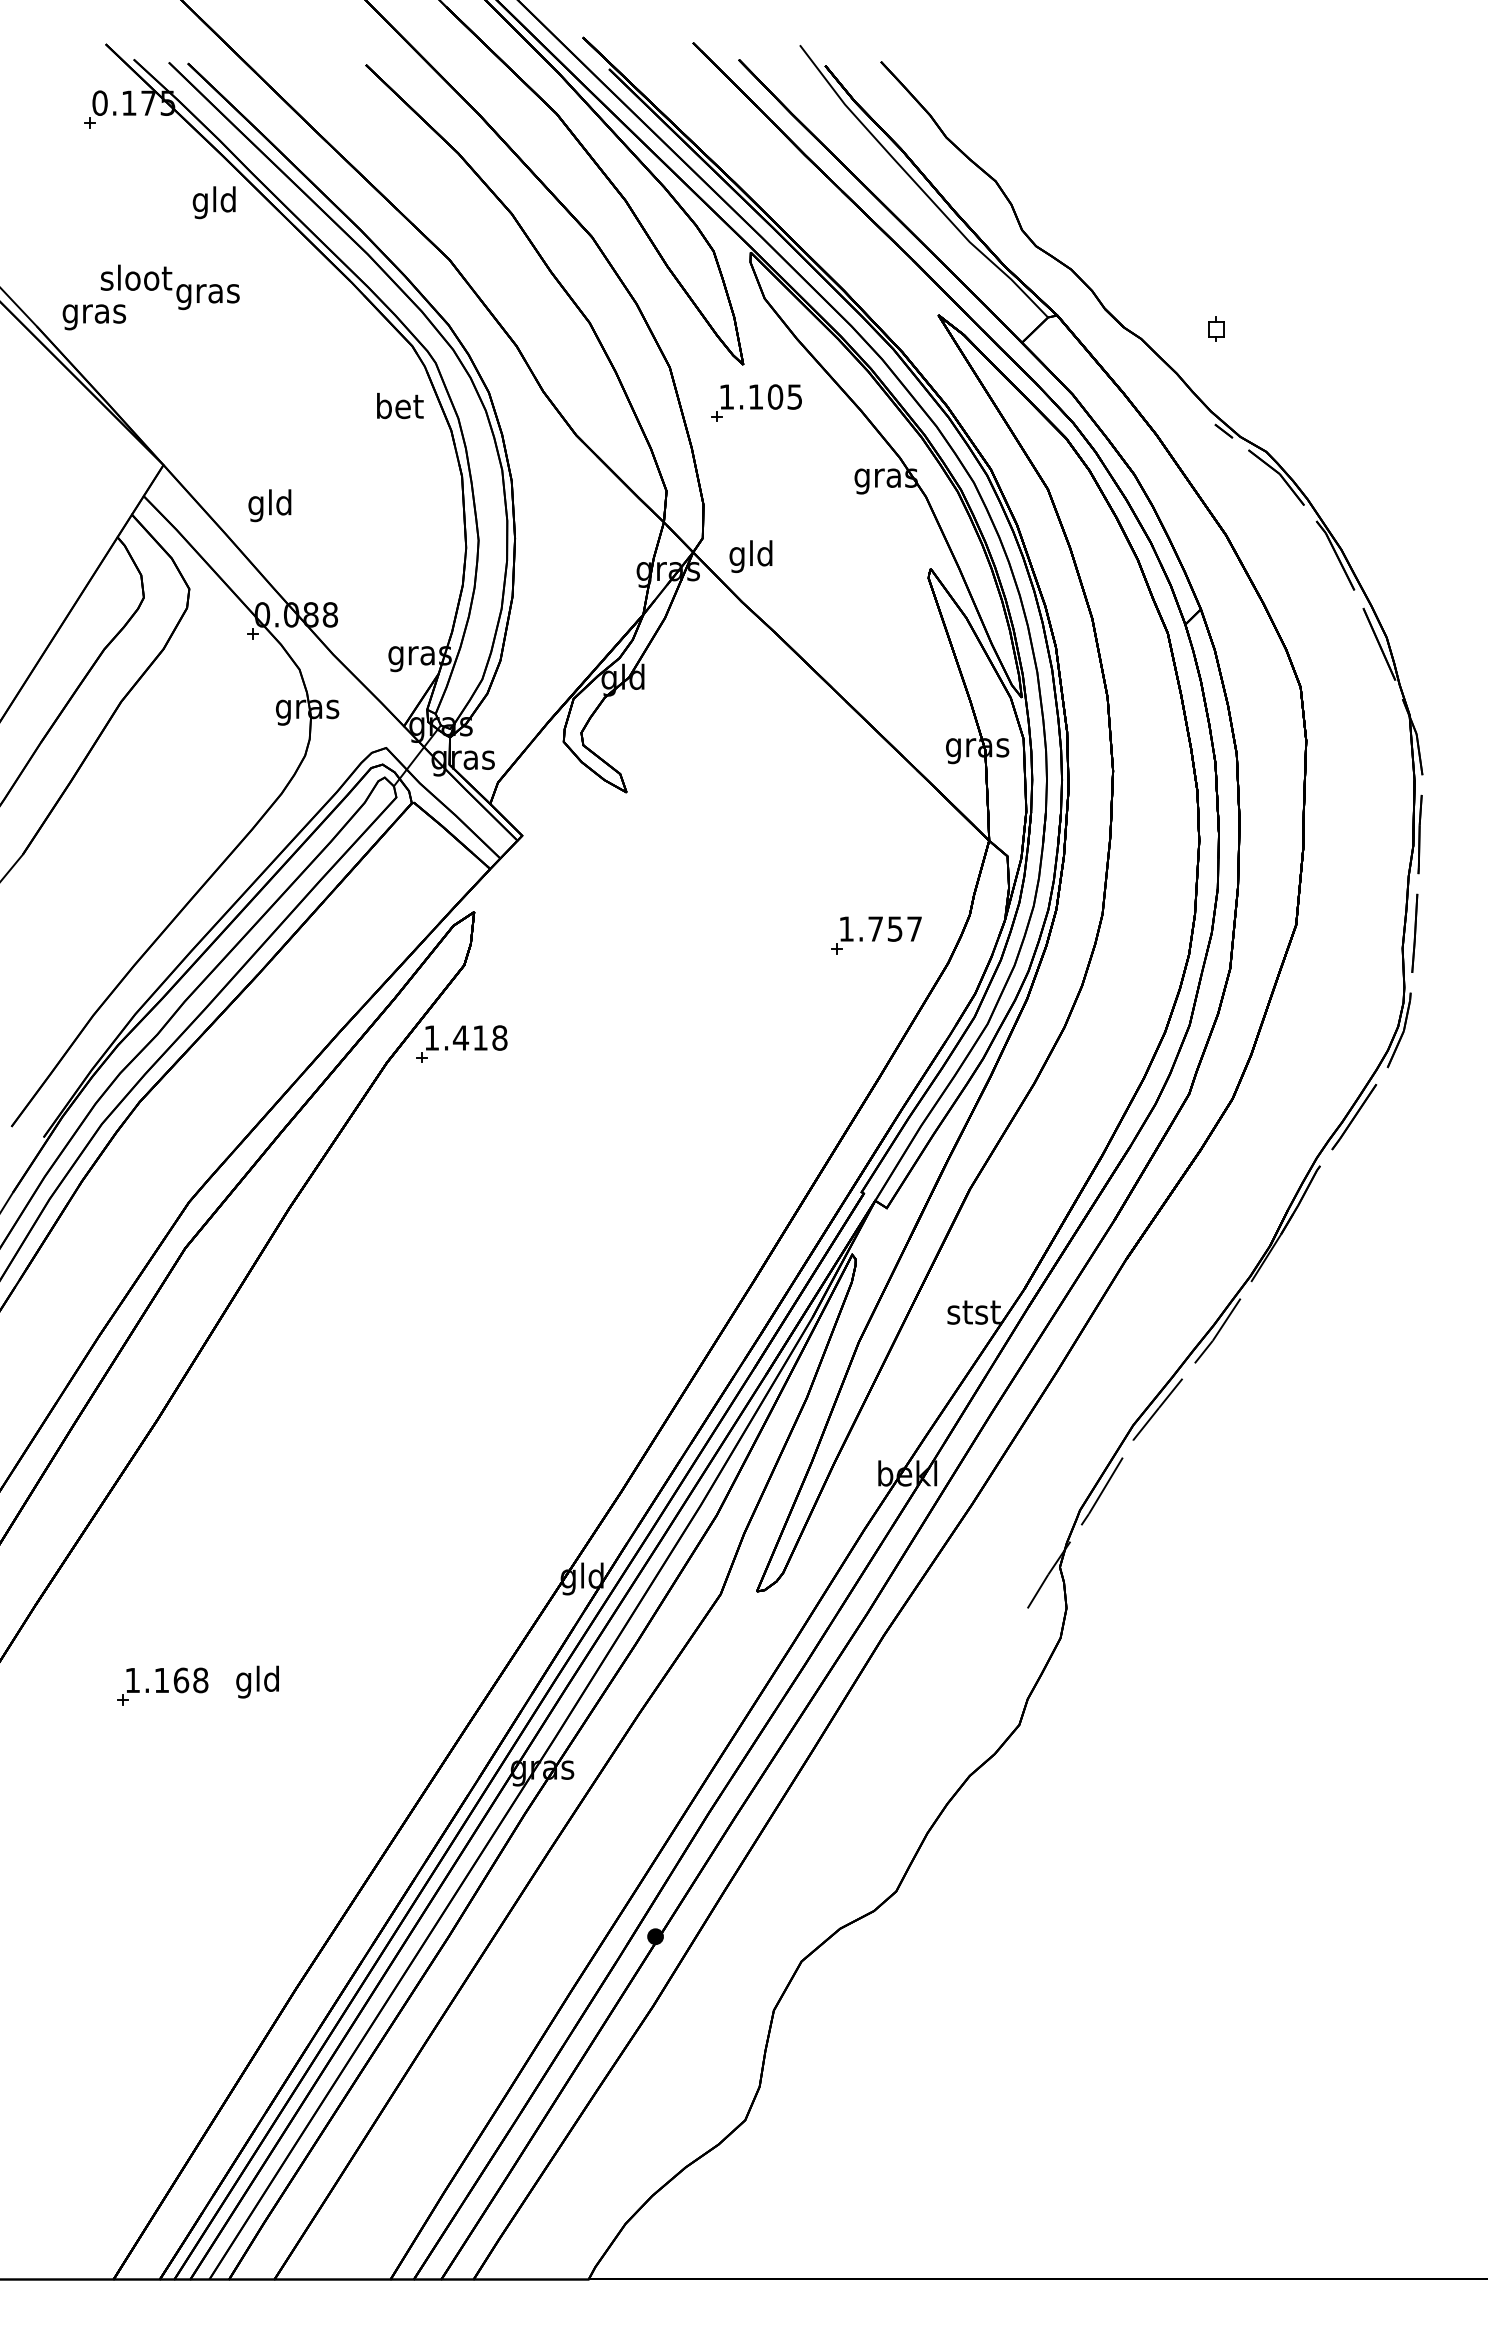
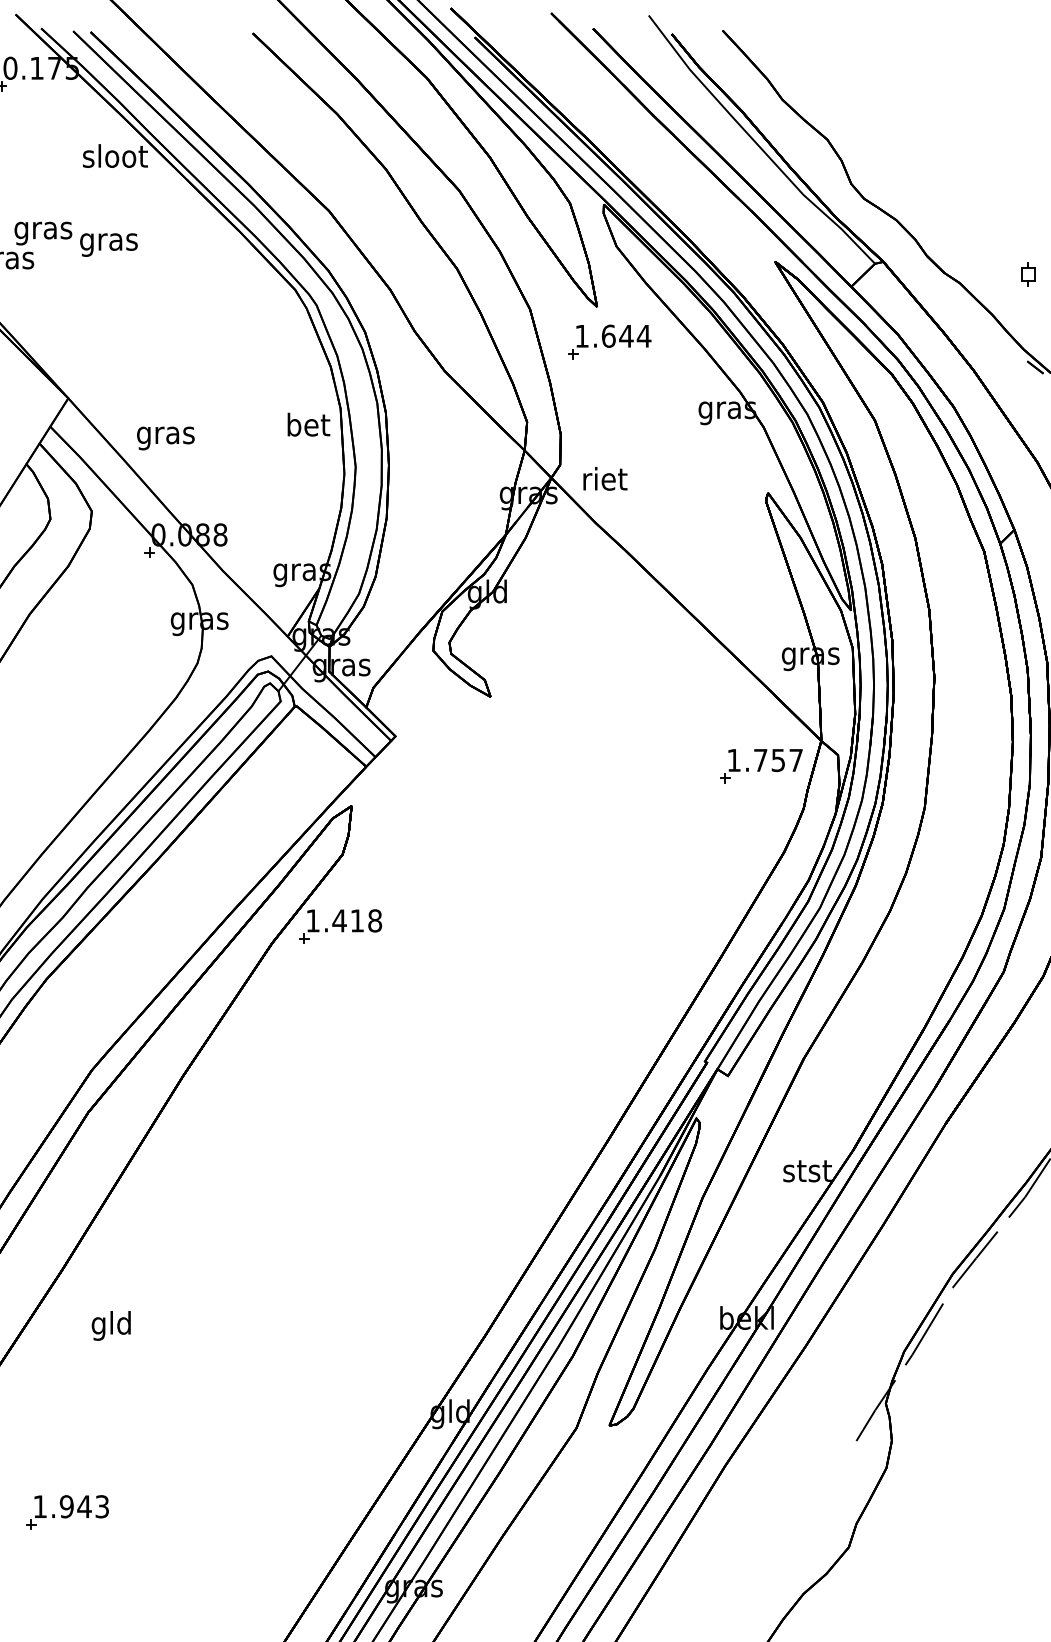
text: (214, 202) -> (114, 158), gld -> sloot
text: (136, 280) -> (43, 230), sloot -> gras
text: (775, 396) -> (626, 335), 1.105 -> 1.644
text: (400, 406) -> (309, 425), moved
text: (270, 505) -> (165, 435), gld -> gras
text: (752, 556) -> (605, 481), gld -> riet
part: (876, 935) -> (761, 766), moved
text: (181, 1680) -> (84, 1506), 1.168 -> 1.943
text: (257, 1681) -> (111, 1325), moved

